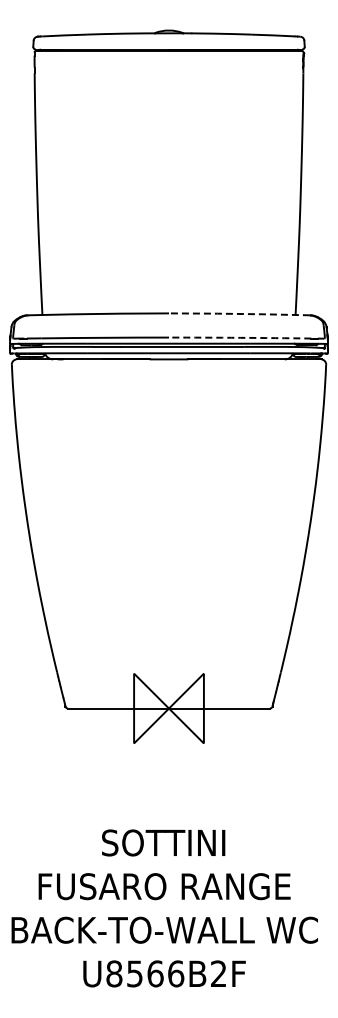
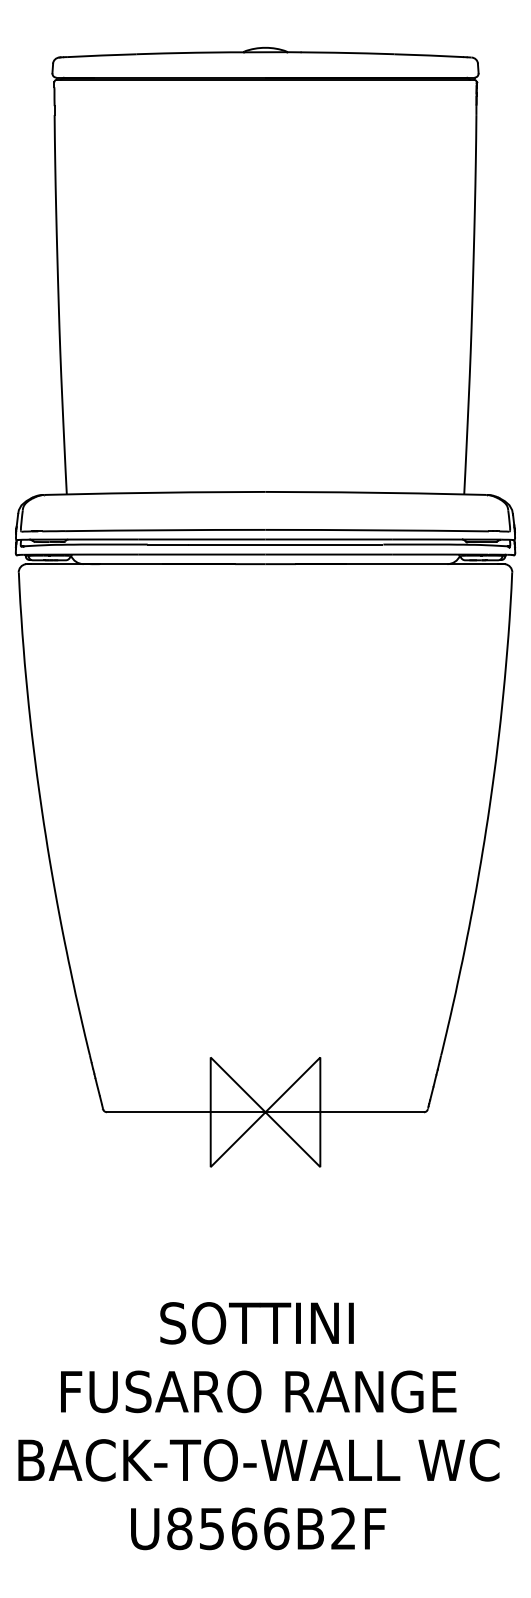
line: (239, 313) -> (376, 492), dashed -> solid
arc: (240, 337) -> (377, 529), dashed -> solid

